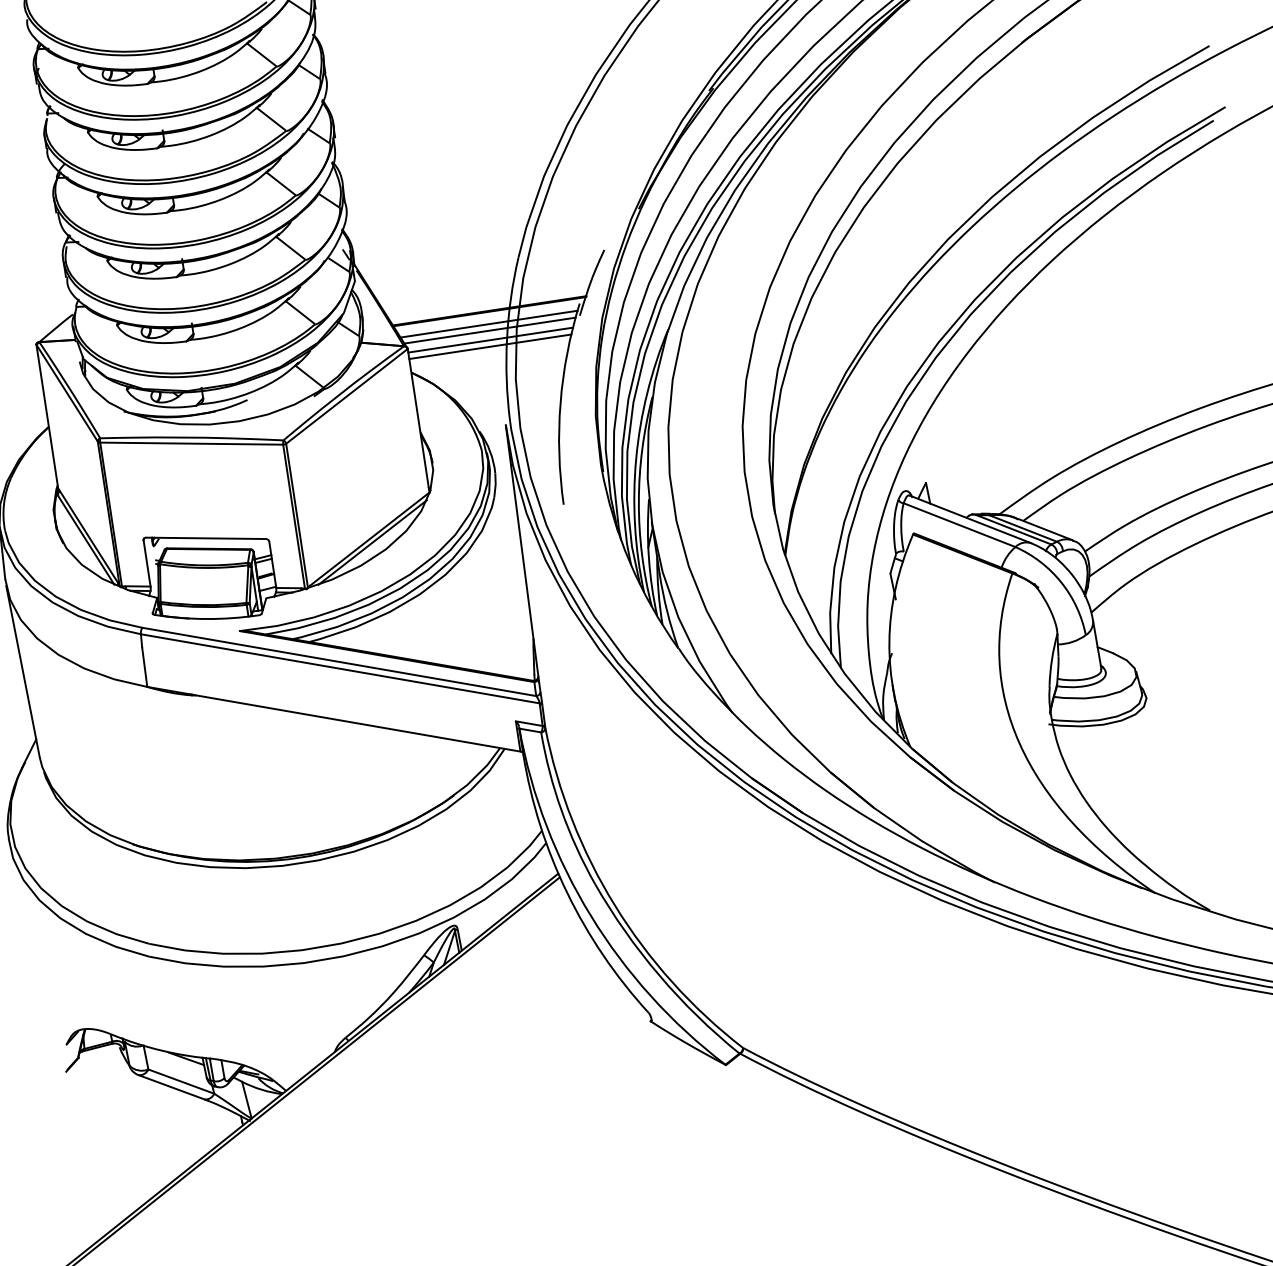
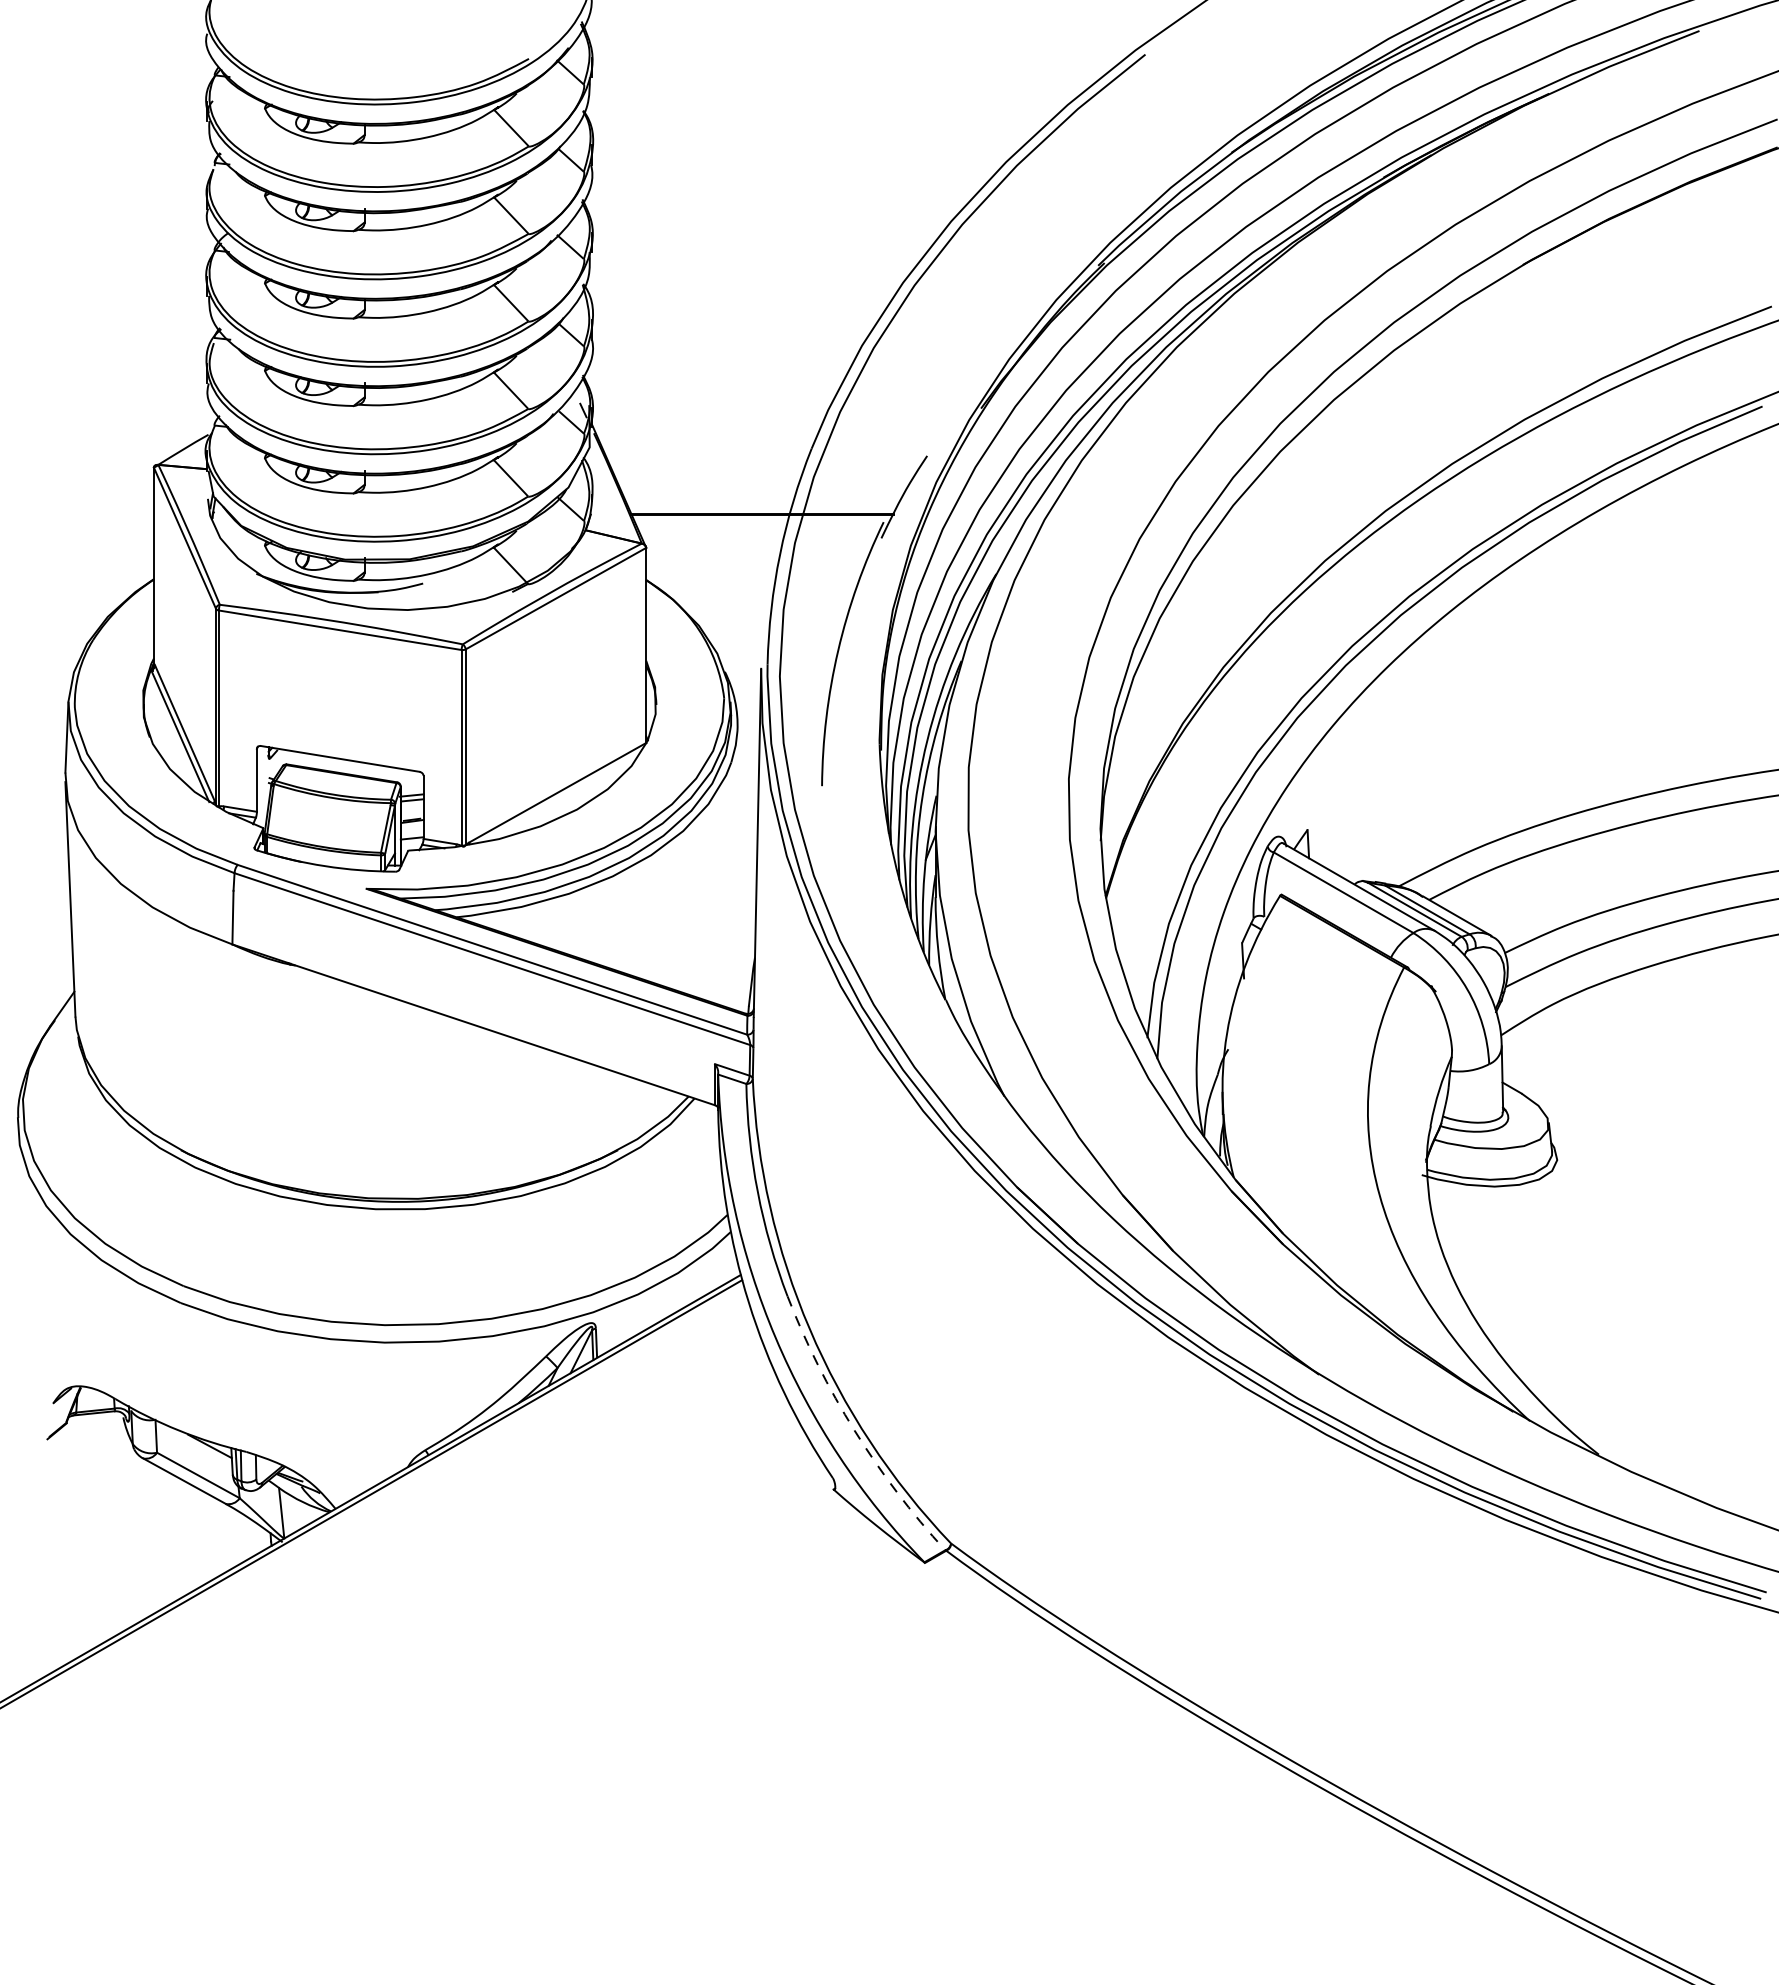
line: (488, 324) -> (758, 531), removed
line: (489, 331) -> (758, 540), removed
line: (490, 339) -> (758, 552), removed
line: (490, 346) -> (756, 561), removed
line: (372, 542) -> (560, 797), removed
arc: (659, 975) -> (854, 1430), solid -> dashed

